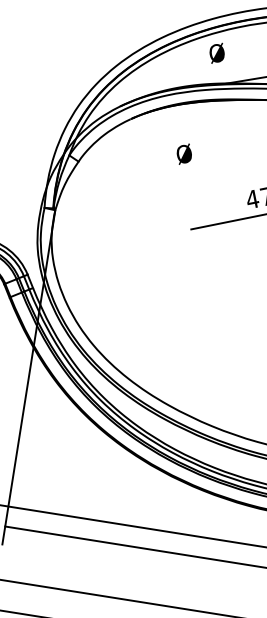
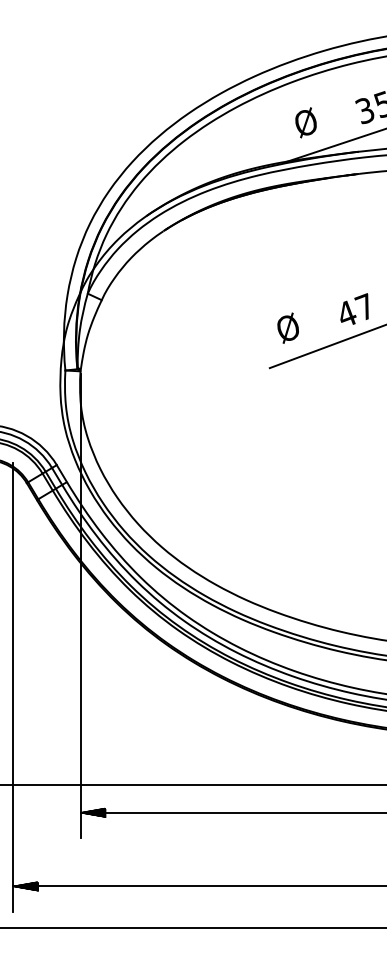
text: (216, 53) -> (305, 122), moved
text: (183, 153) -> (287, 327), moved
hatch: (13, 527) -> (92, 812), added

